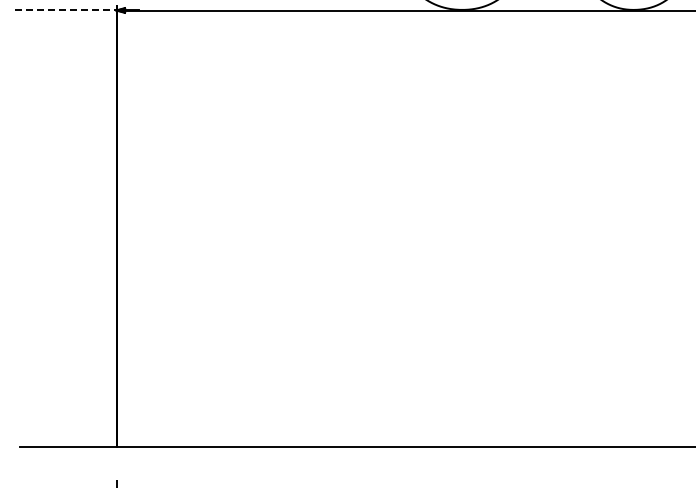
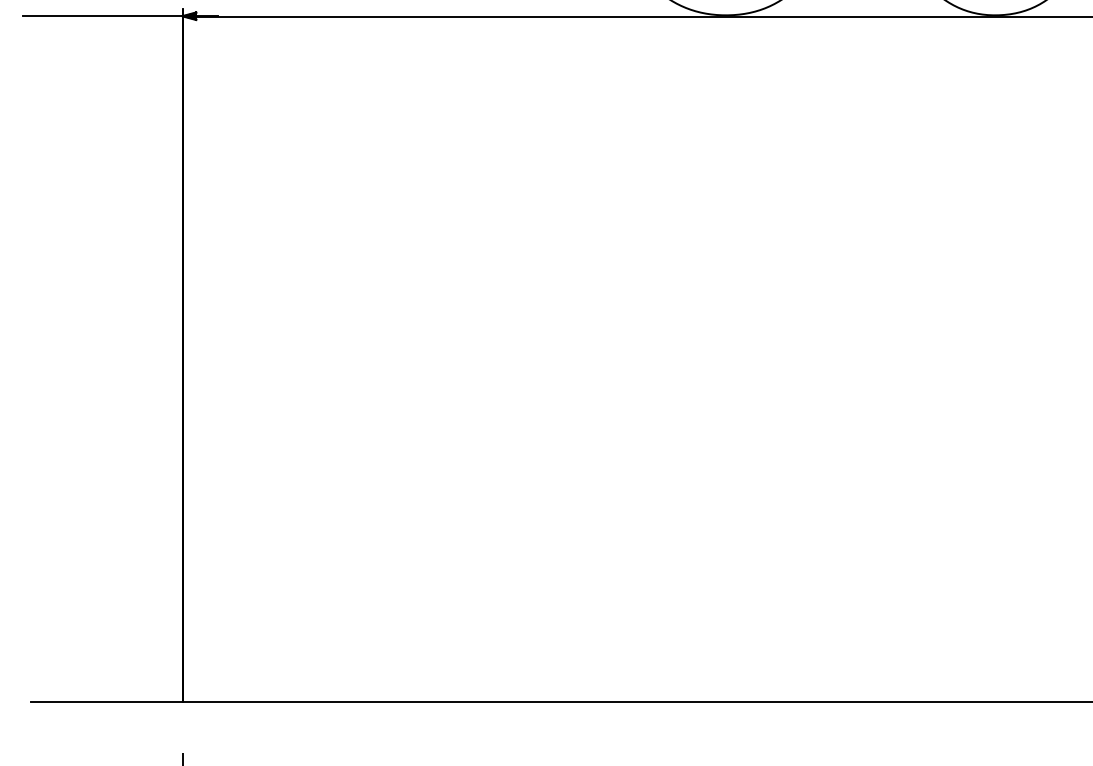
line: (65, 10) -> (102, 16), dashed -> solid

